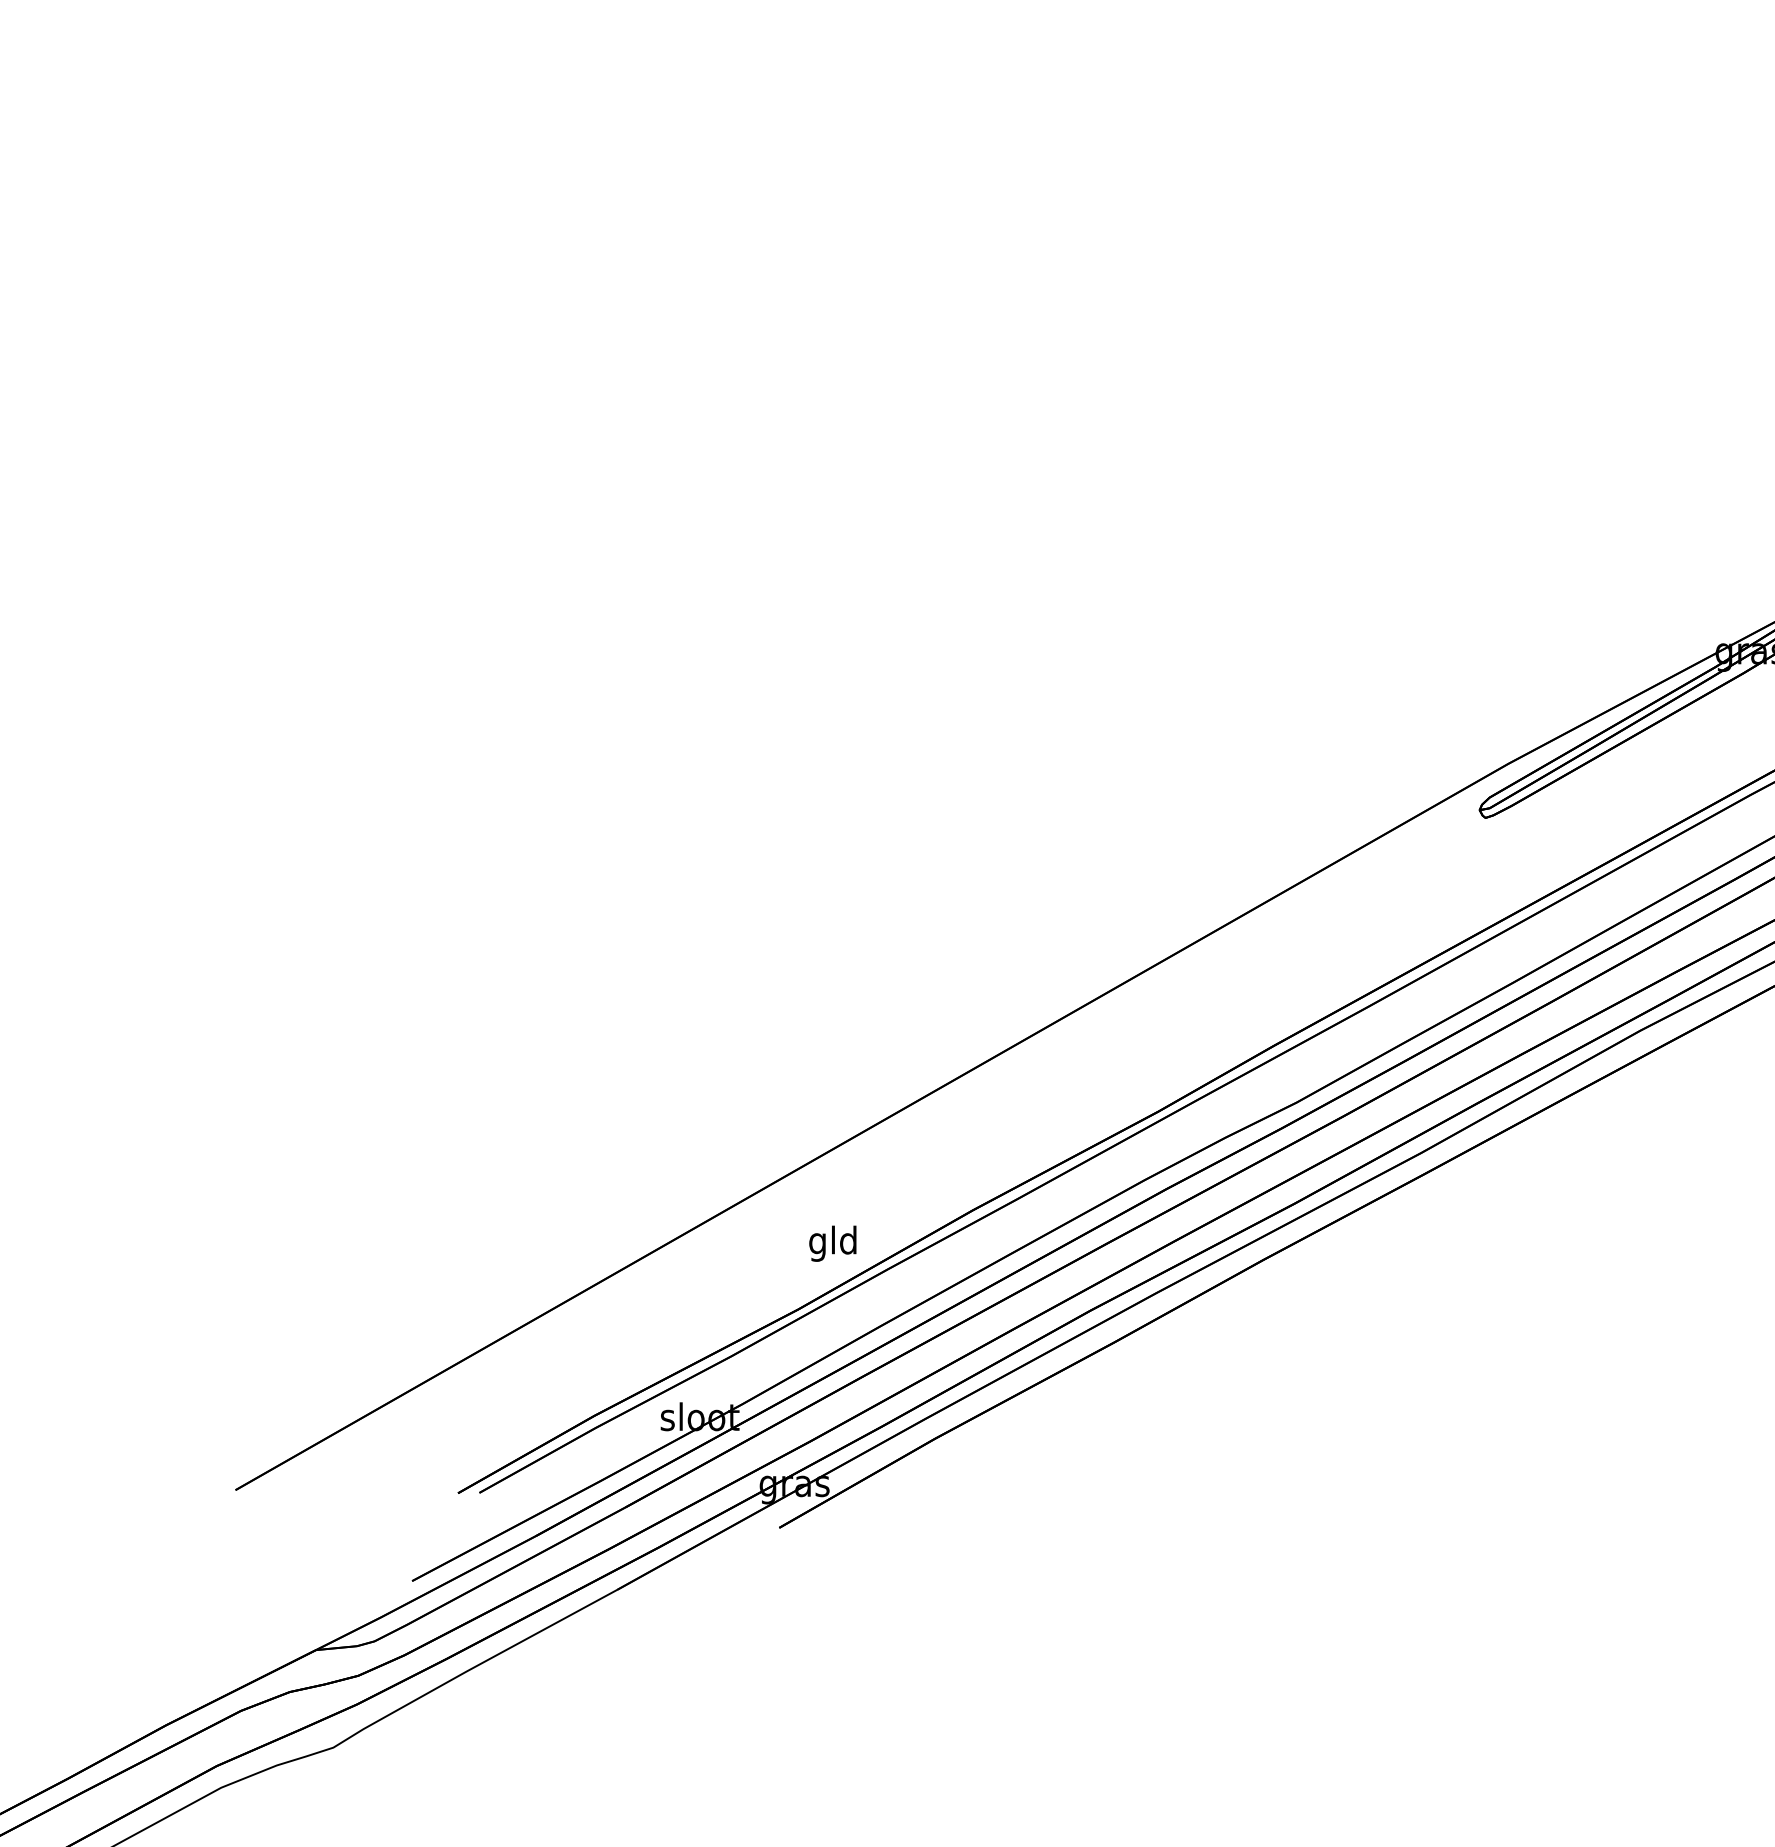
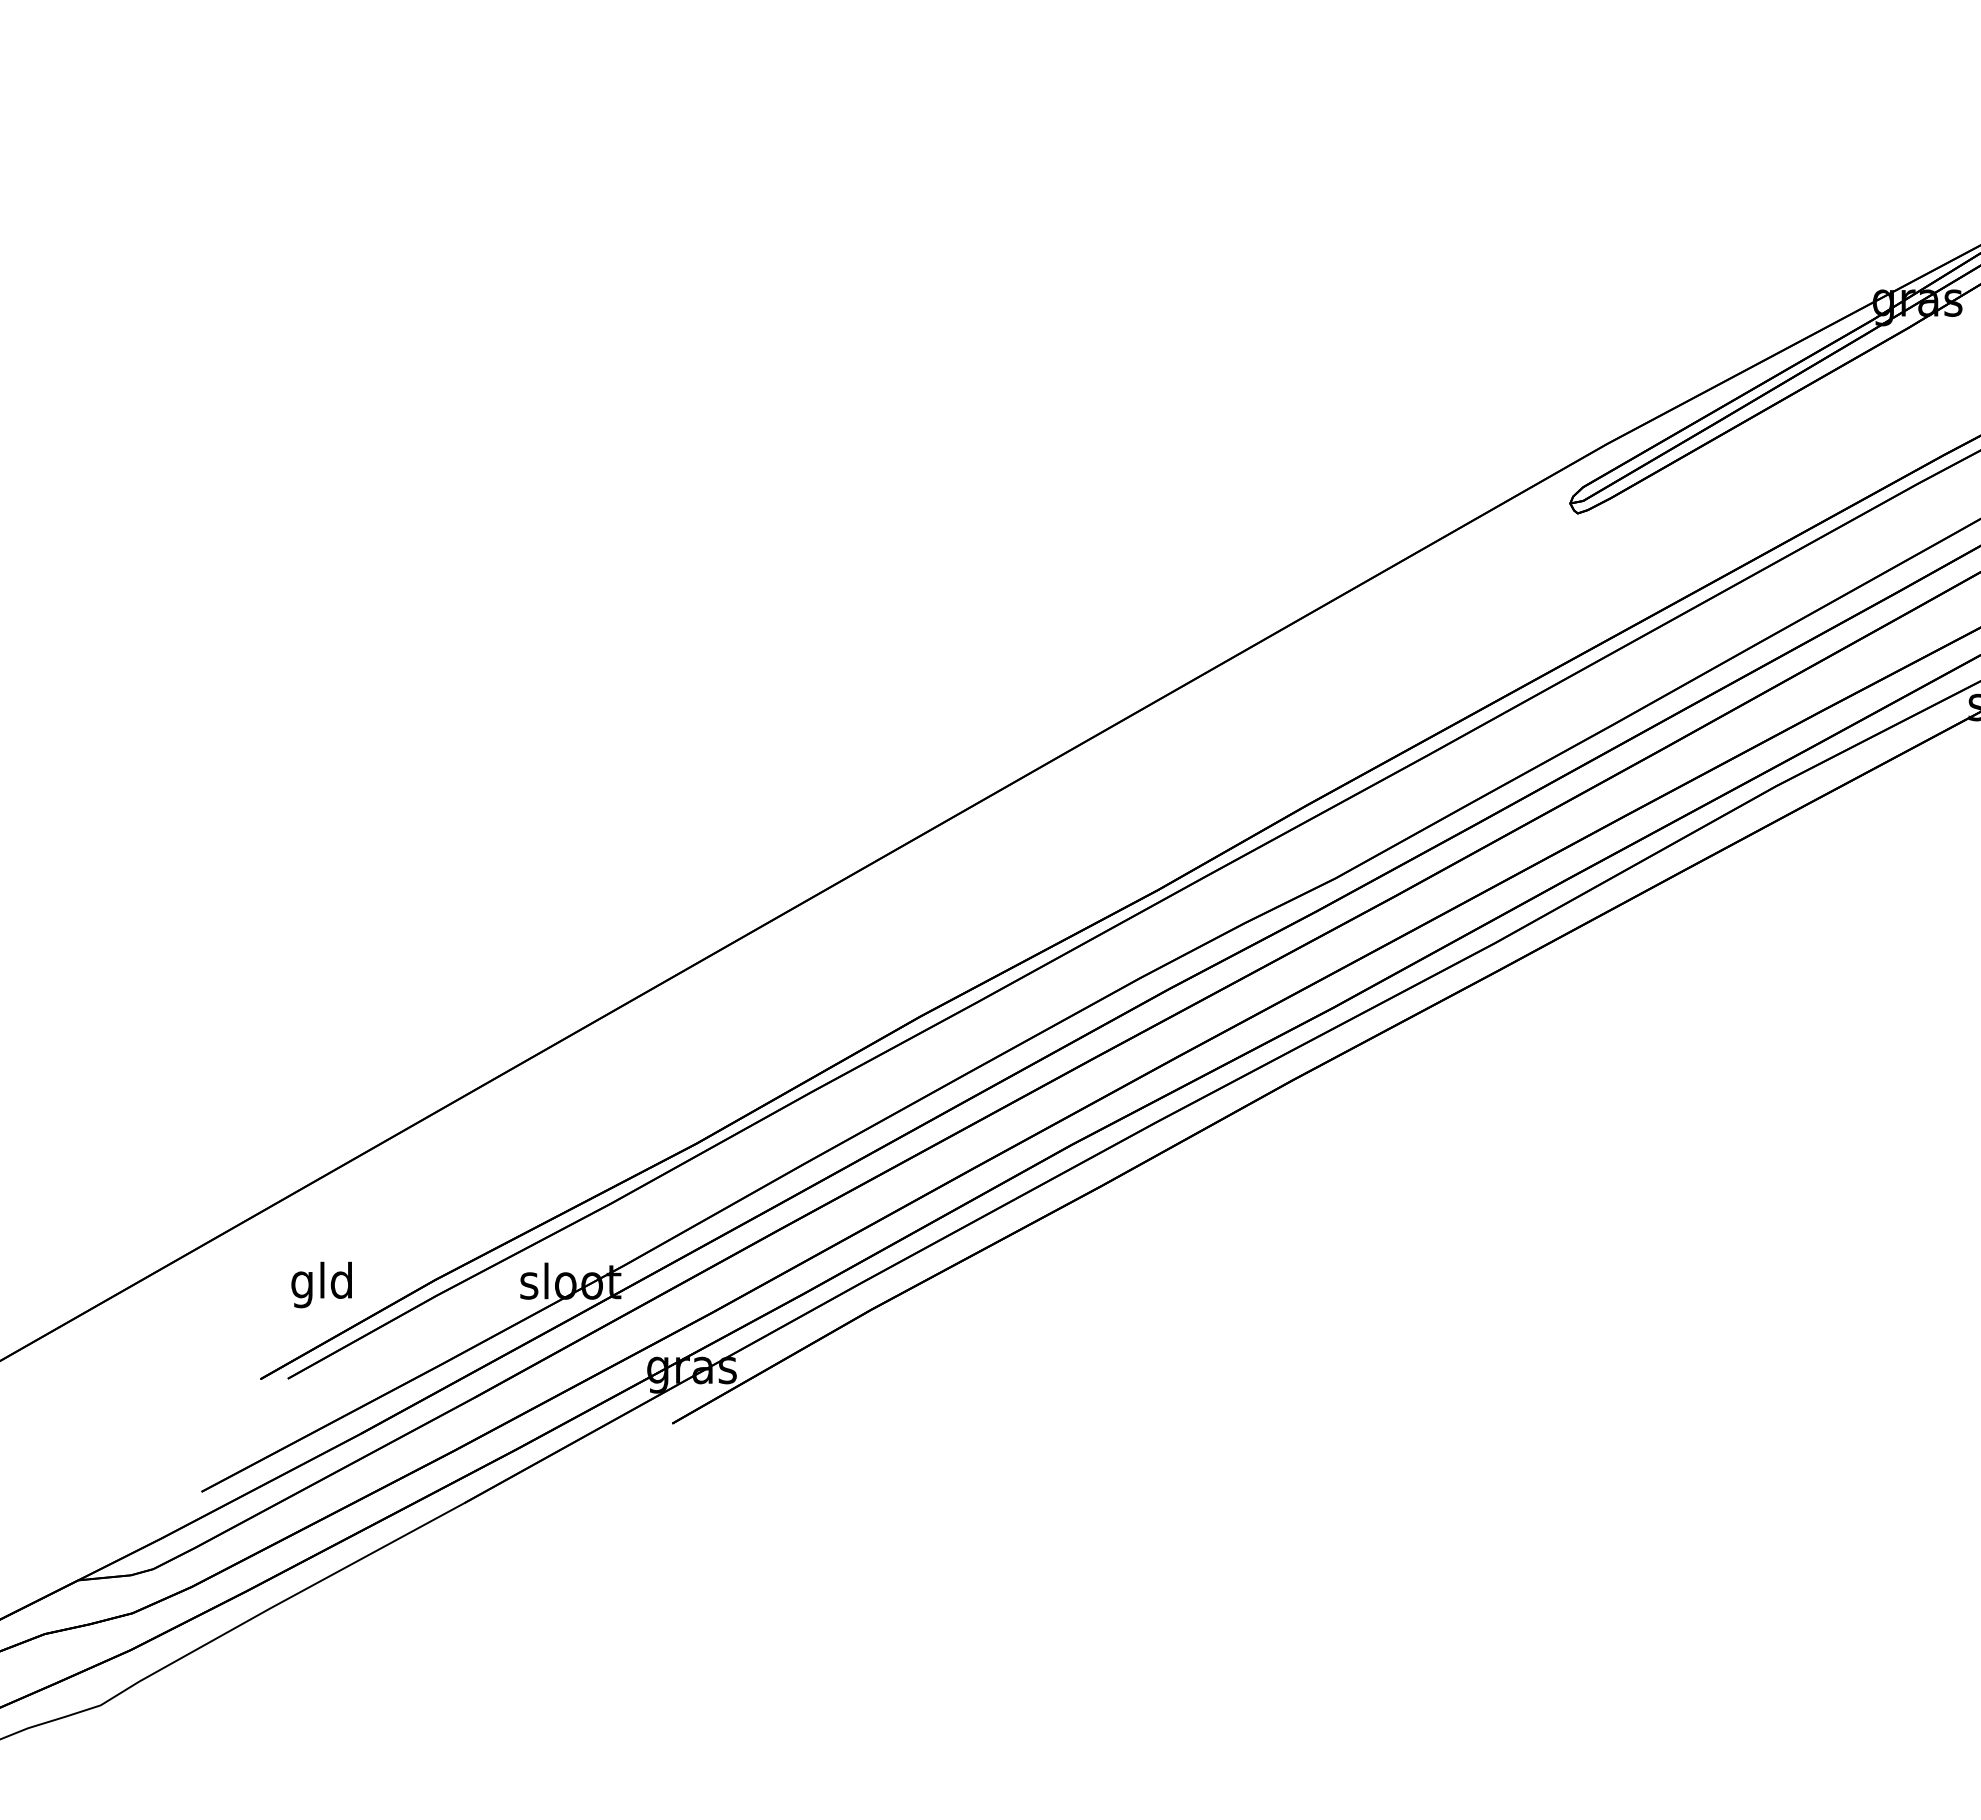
text: (832, 1243) -> (321, 1284), moved

